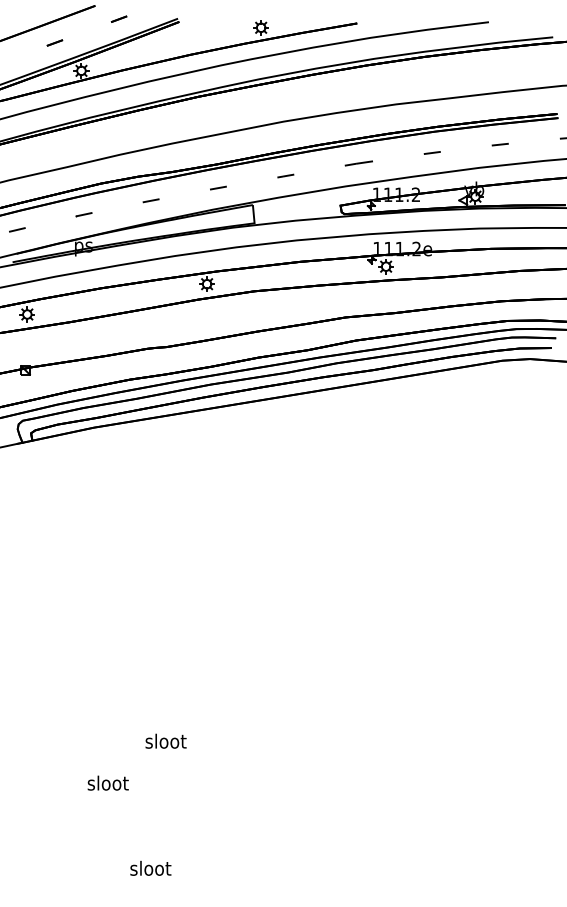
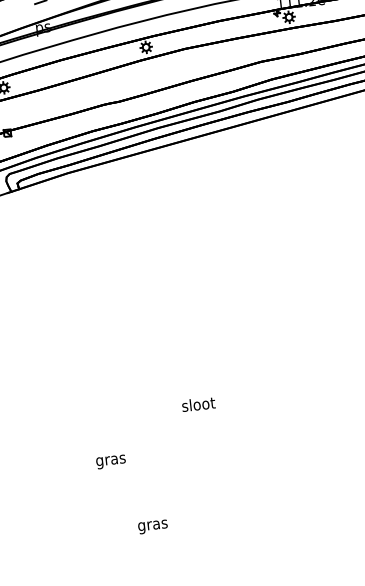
text: (165, 740) -> (198, 403), moved
text: (107, 784) -> (110, 460), sloot -> gras
text: (150, 869) -> (152, 524), sloot -> gras

